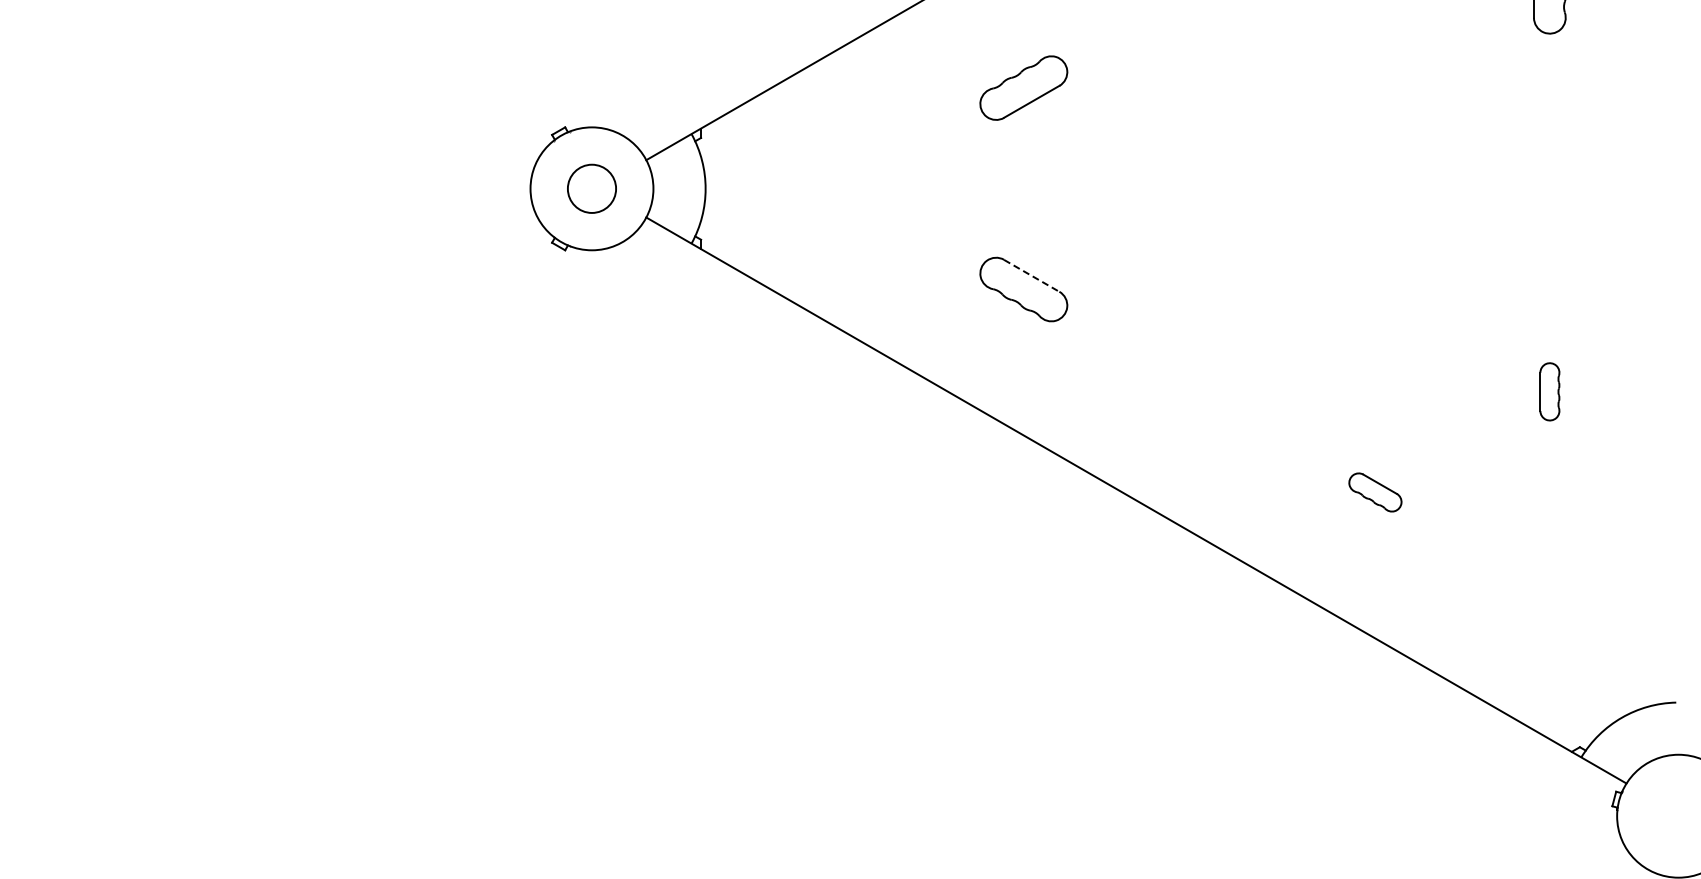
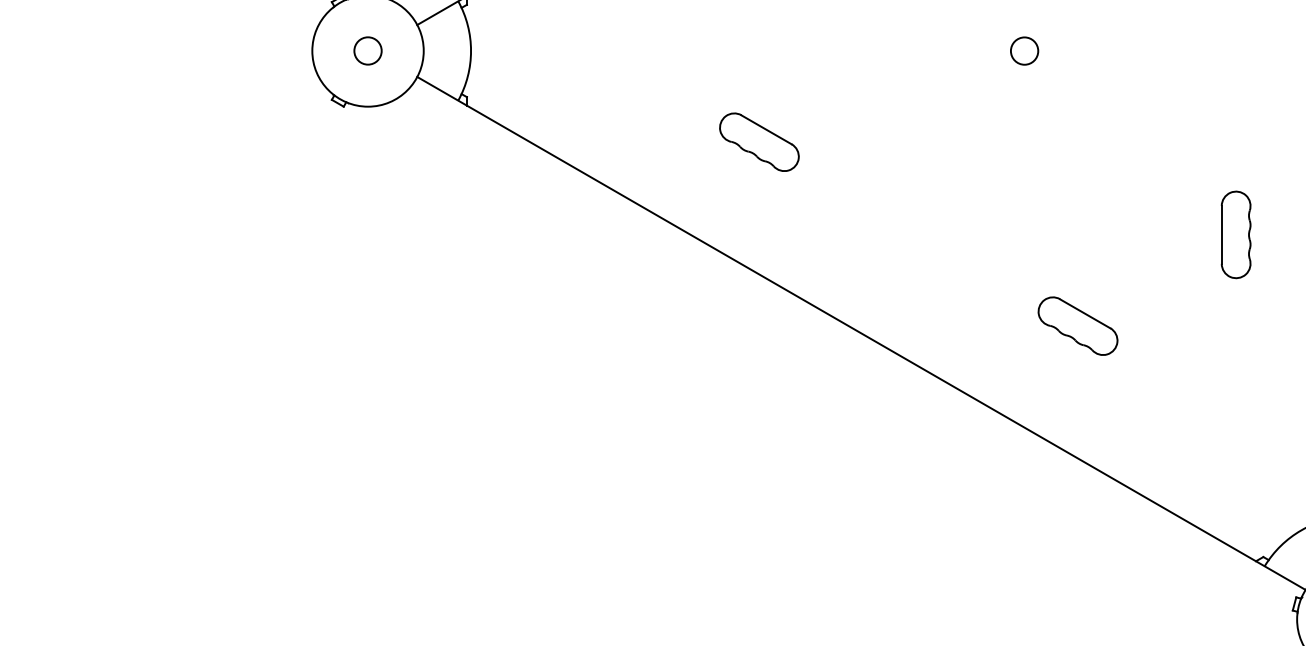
circle: (591, 188) -> (367, 50), size x0.62
circle: (1316, 188) -> (1024, 50), added
line: (1031, 275) -> (766, 129), dashed -> solid
part: (1549, 391) -> (1235, 234), size x1.67
part: (1375, 492) -> (1078, 326), size x1.67

